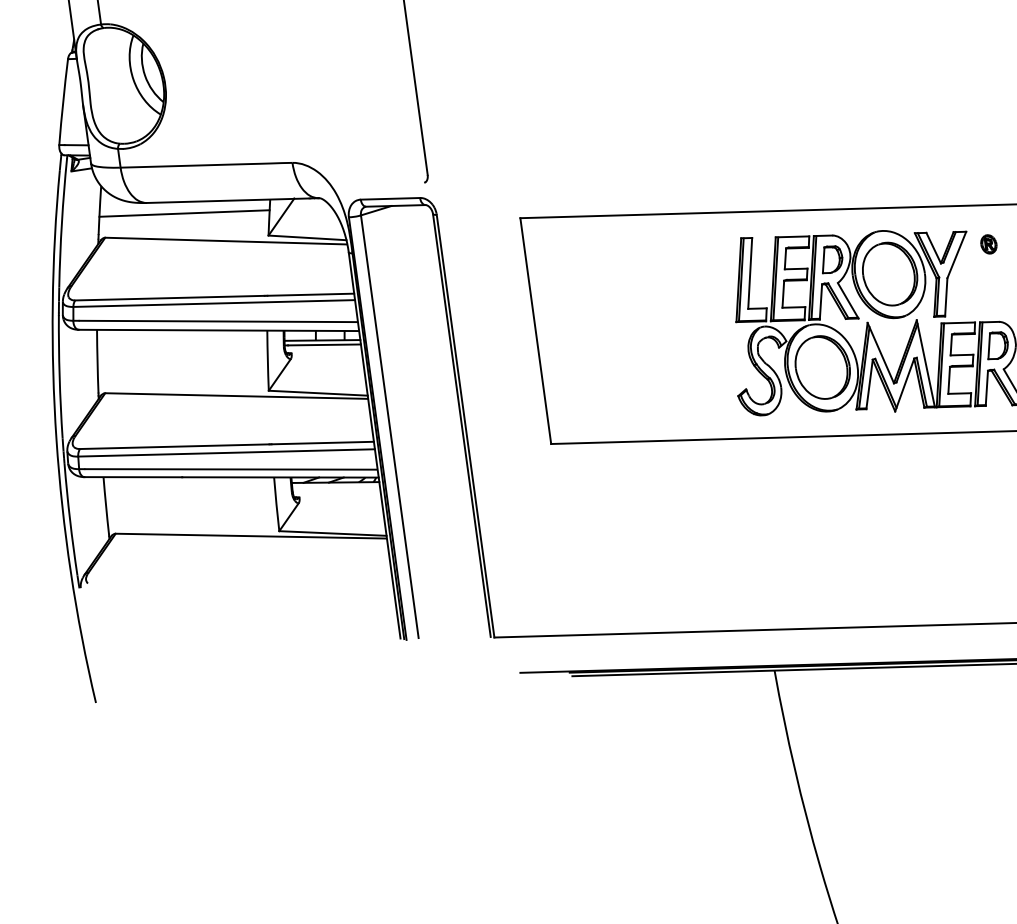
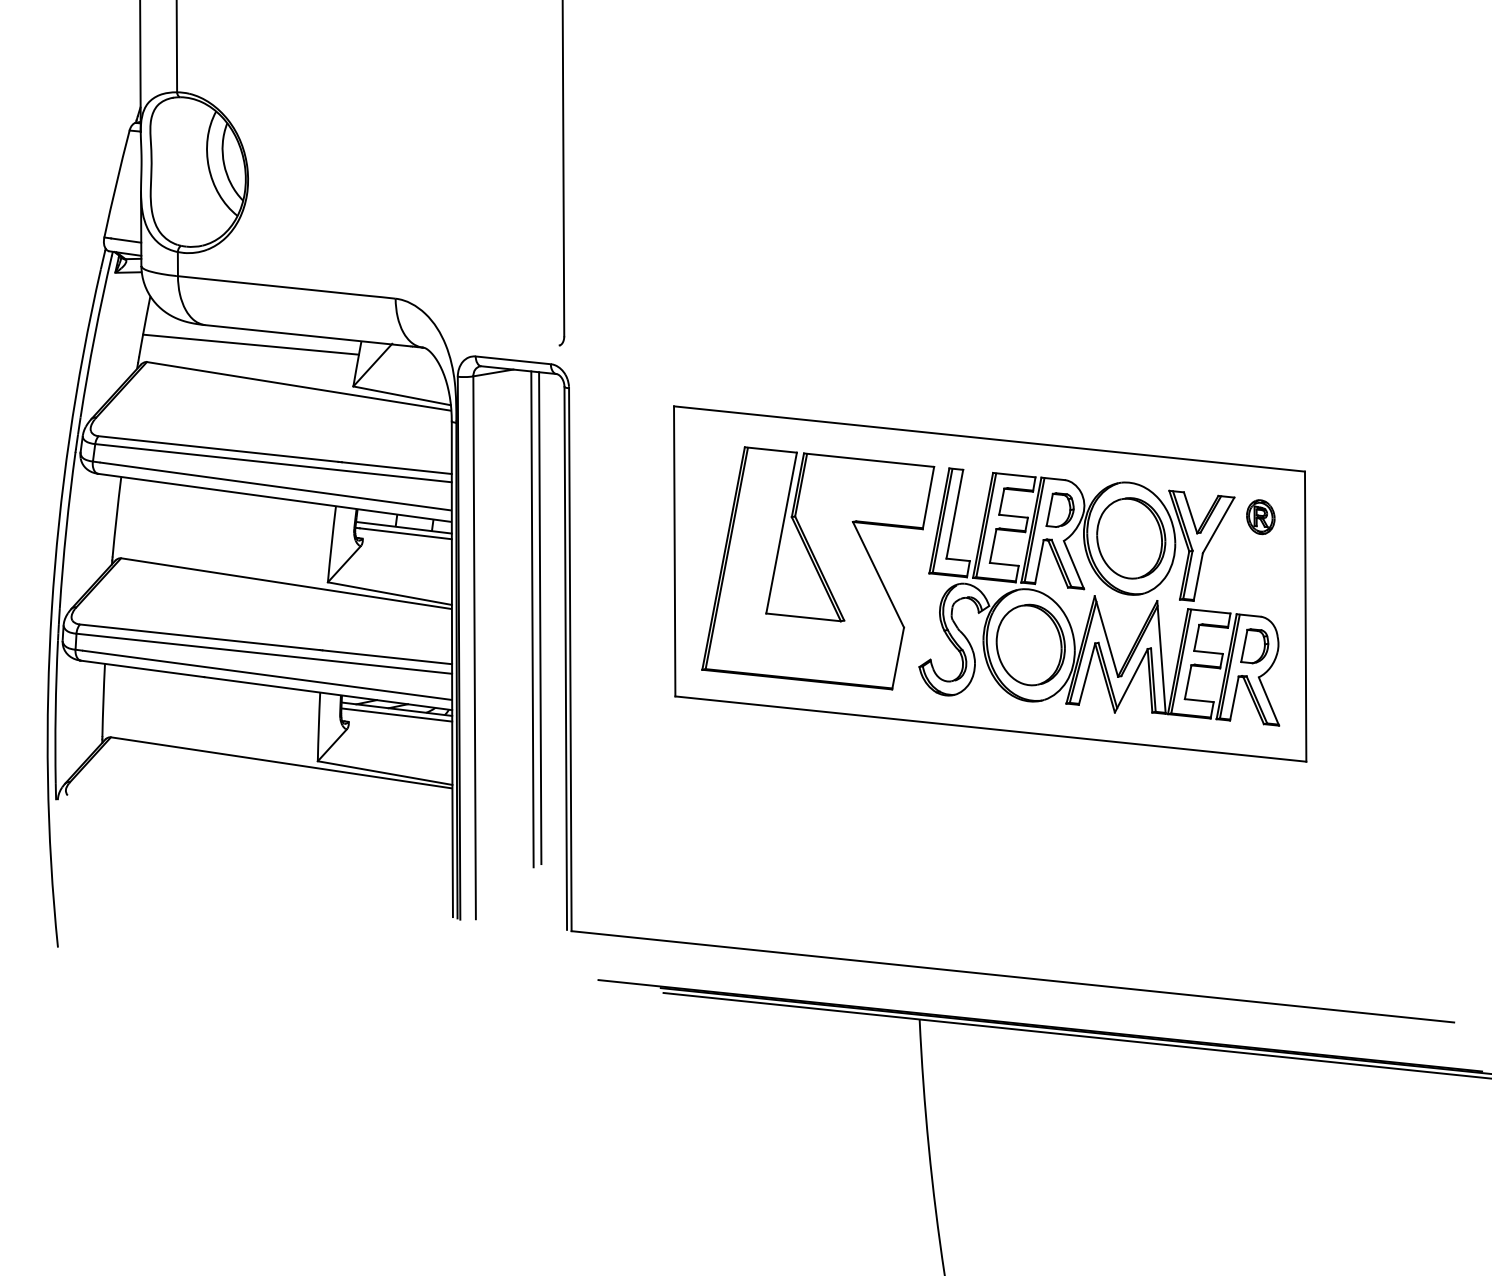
part: (988, 244) -> (1260, 517), size x1.43
part: (649, 329) -> (818, 568), added
line: (438, 397) -> (540, 618), added
line: (431, 398) -> (532, 619), added
line: (335, 486) -> (396, 714), added

